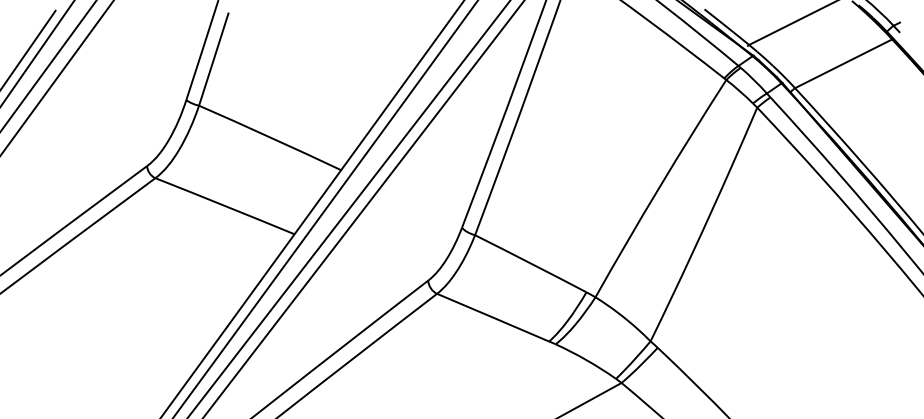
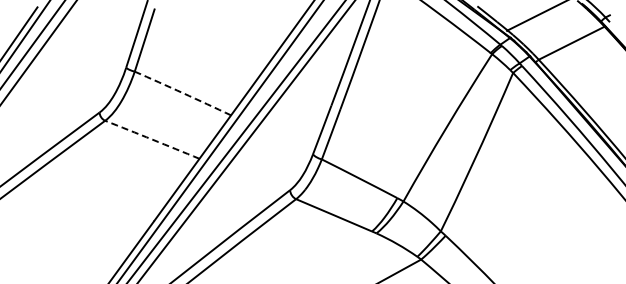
arc: (270, 137) -> (183, 93), solid -> dashed
arc: (225, 205) -> (152, 139), solid -> dashed

